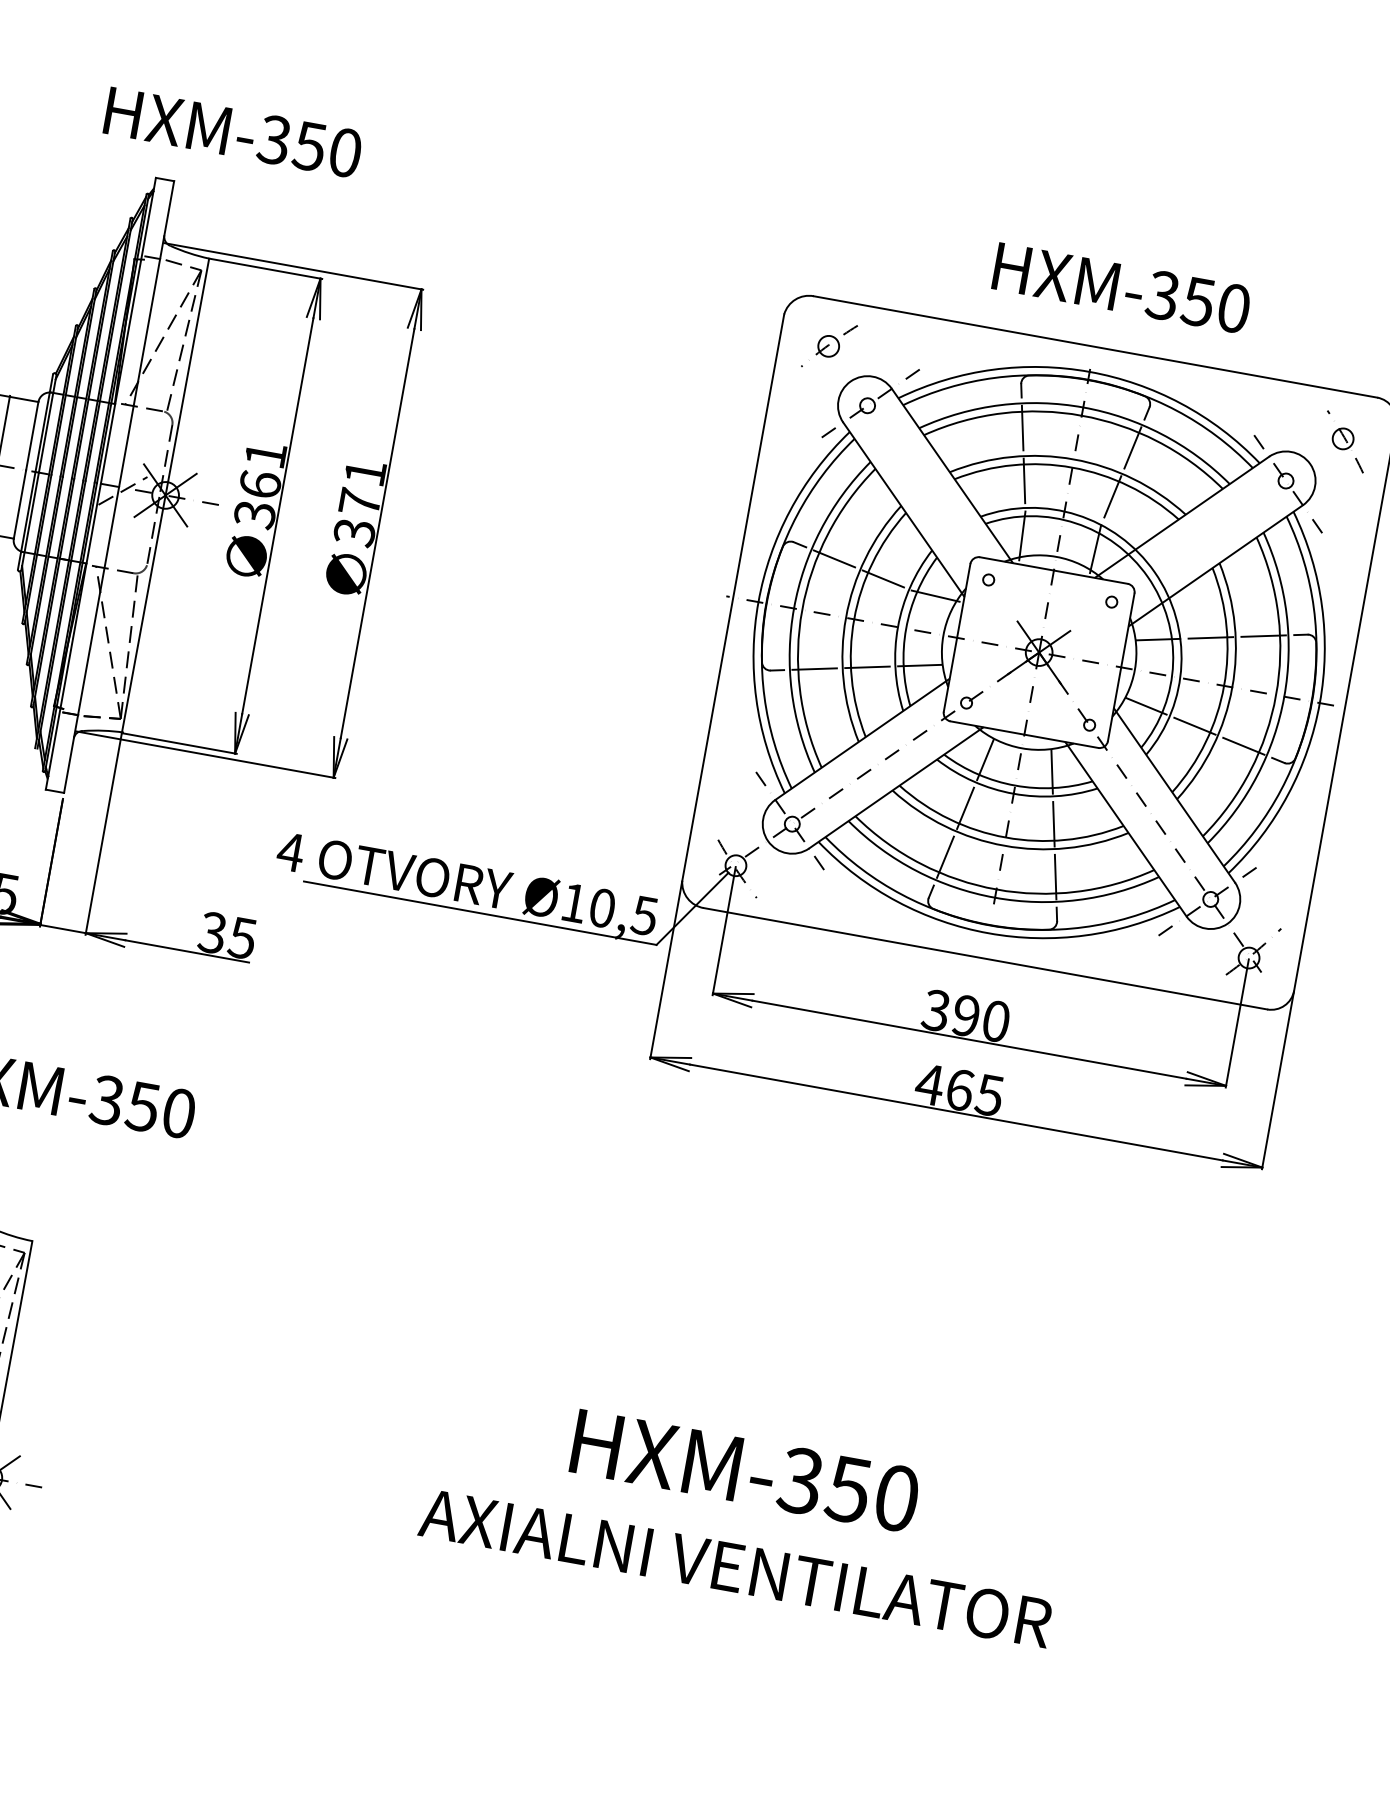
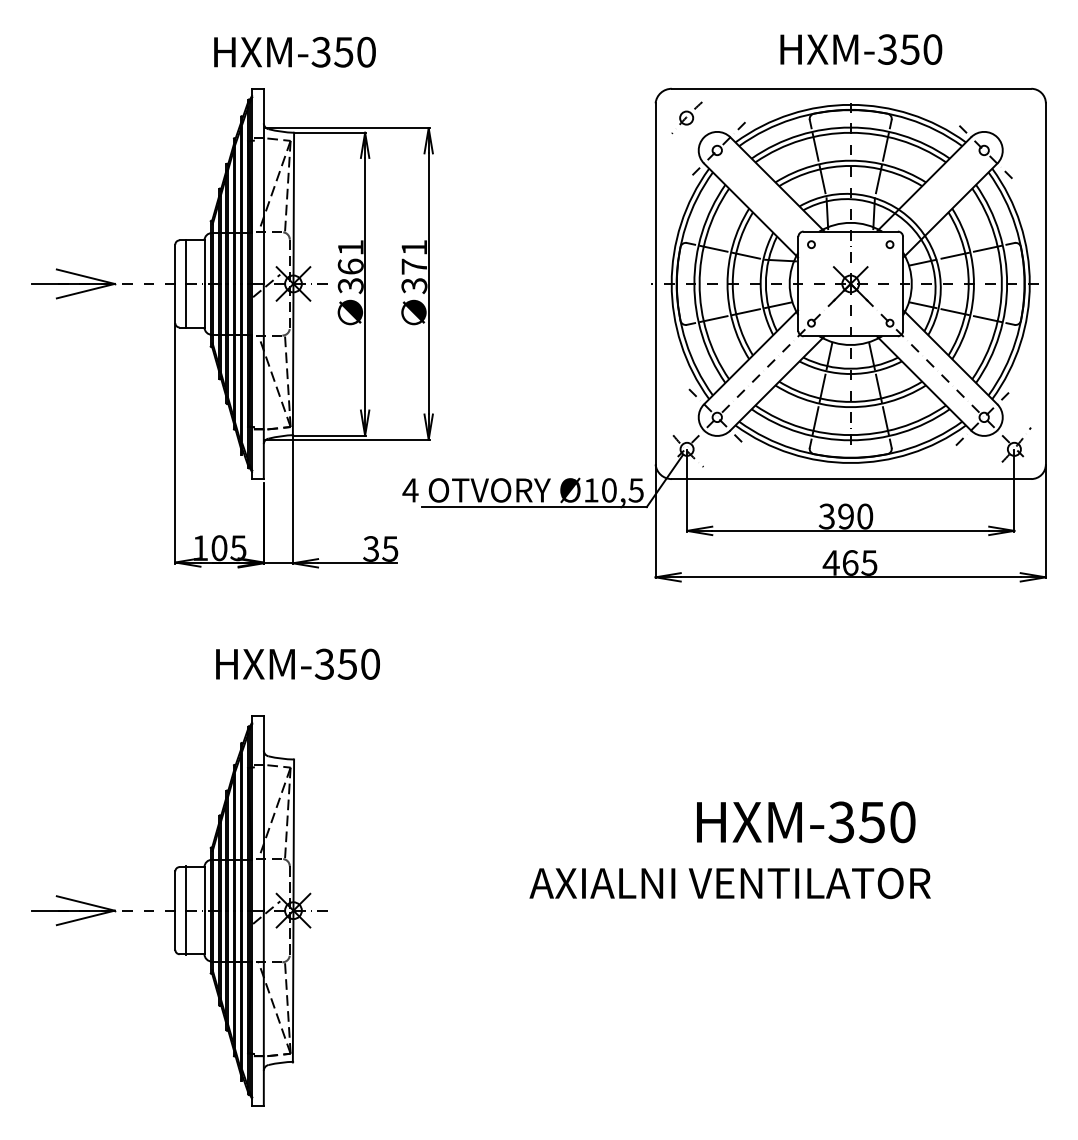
part: (1345, 441) -> (1016, 119), removed
text: (745, 1471) -> (806, 822), moved
text: (734, 1568) -> (729, 883), moved

